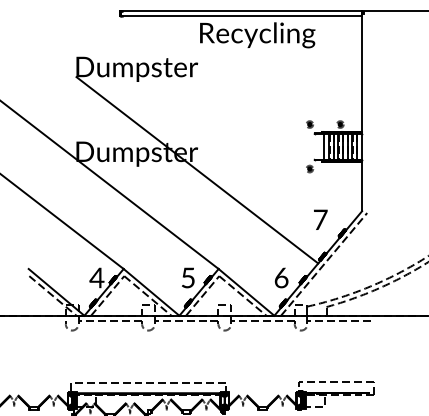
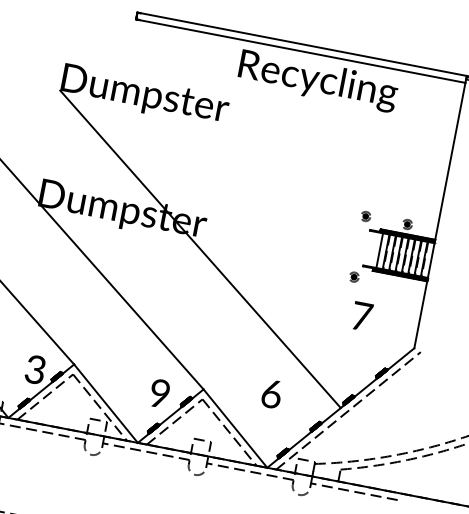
text: (320, 219) -> (361, 315), moved
text: (96, 277) -> (34, 368), 4 -> 3
text: (187, 277) -> (158, 392), 5 -> 9
text: (281, 277) -> (271, 393), moved

